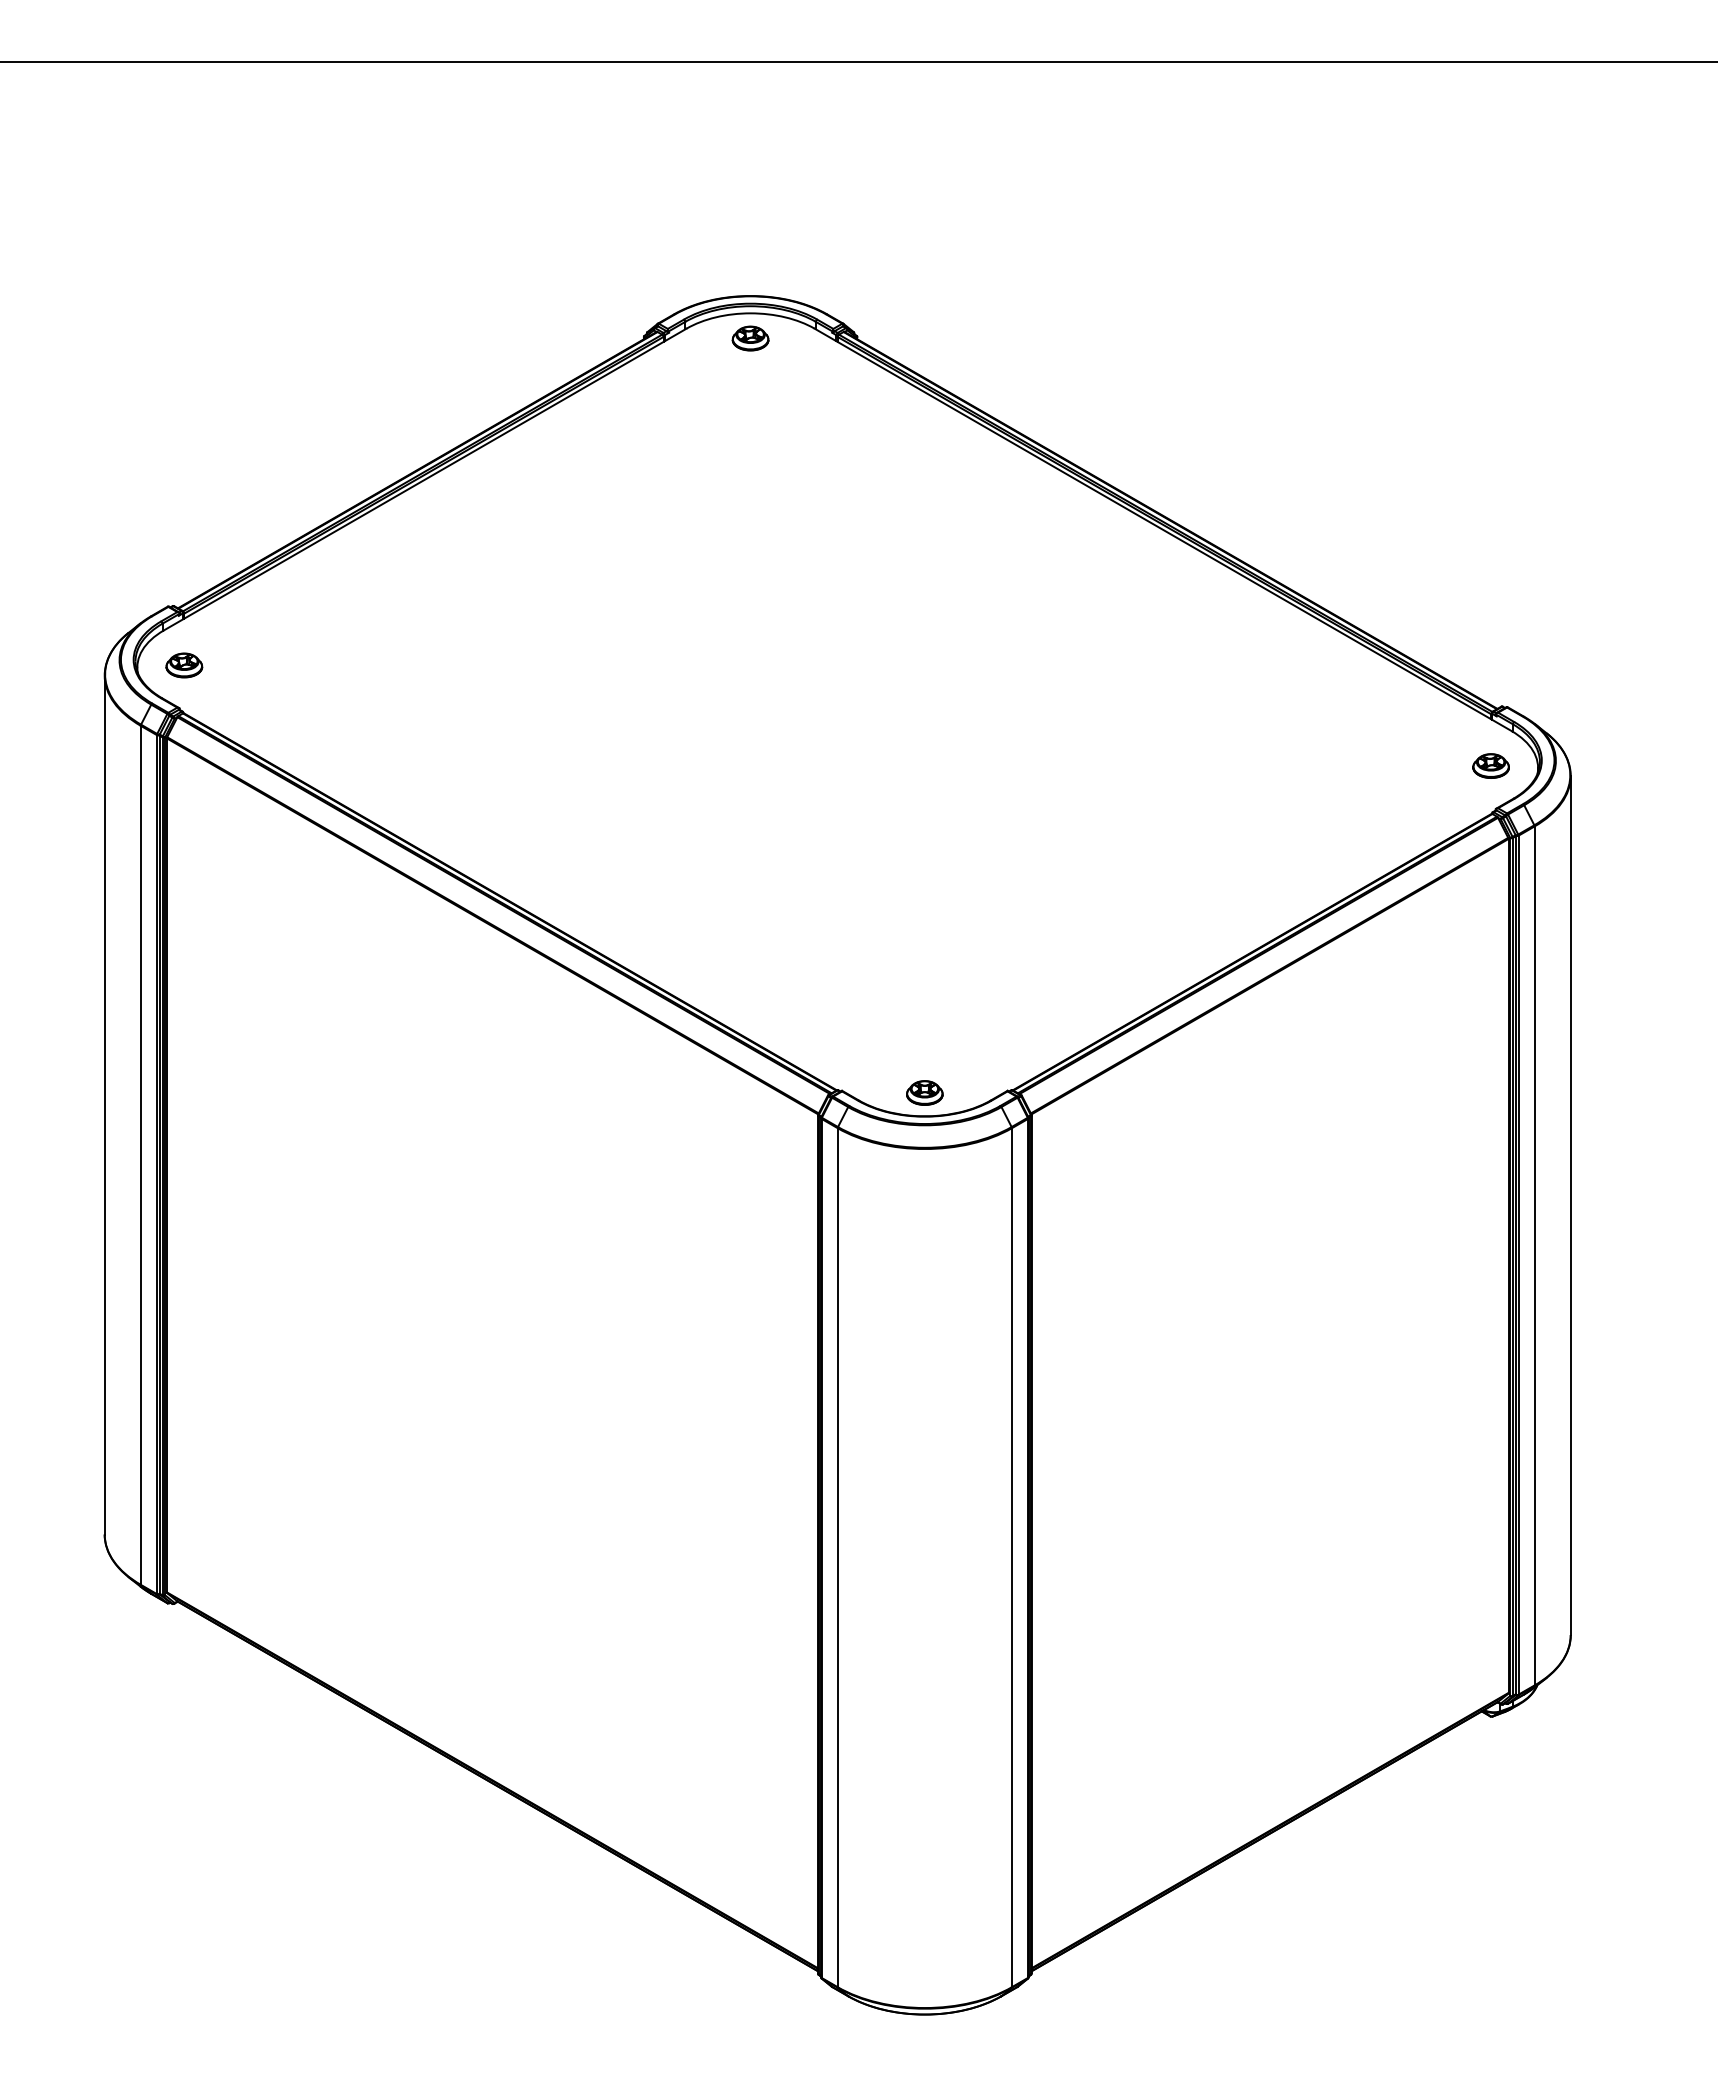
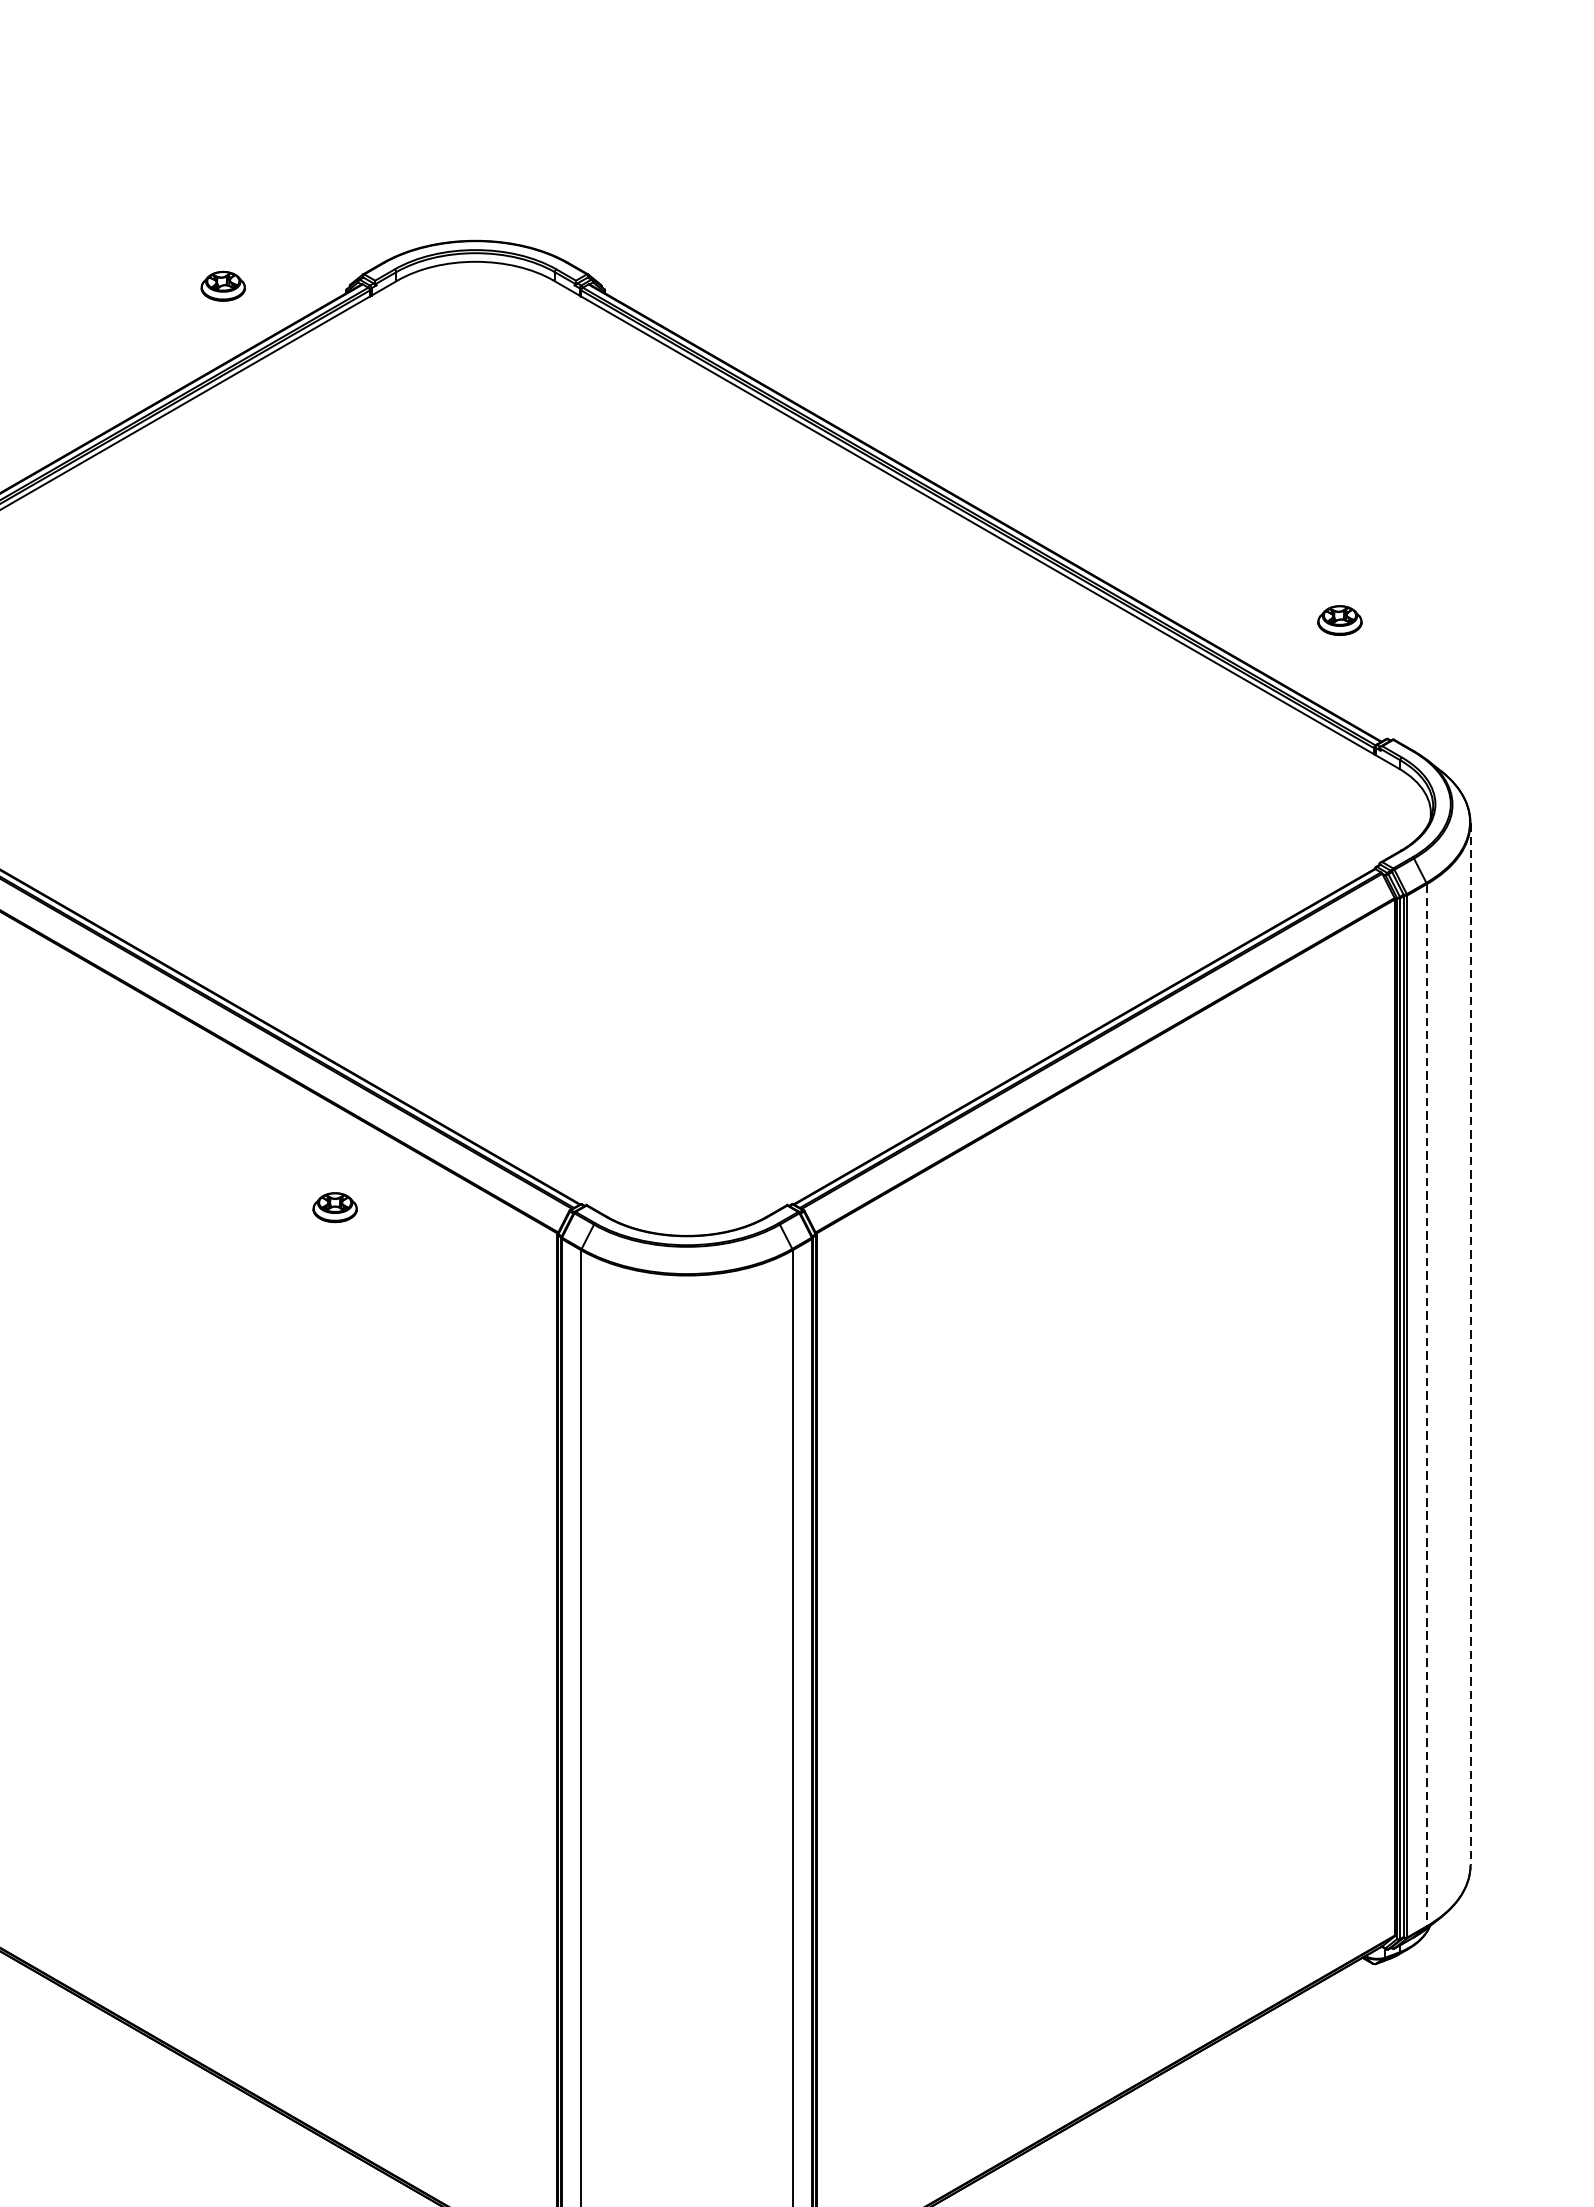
part: (750, 338) -> (223, 286), moved
part: (1490, 765) -> (1339, 619), moved
part: (924, 1092) -> (334, 1207), moved
line: (1570, 1206) -> (1470, 1345), solid -> dashed
line: (1534, 1256) -> (1426, 1405), solid -> dashed

